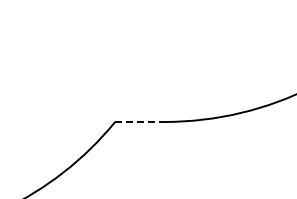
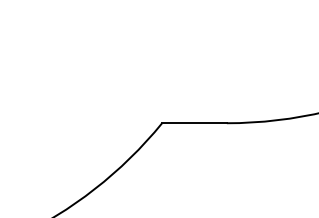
line: (139, 121) -> (193, 122), dashed -> solid

